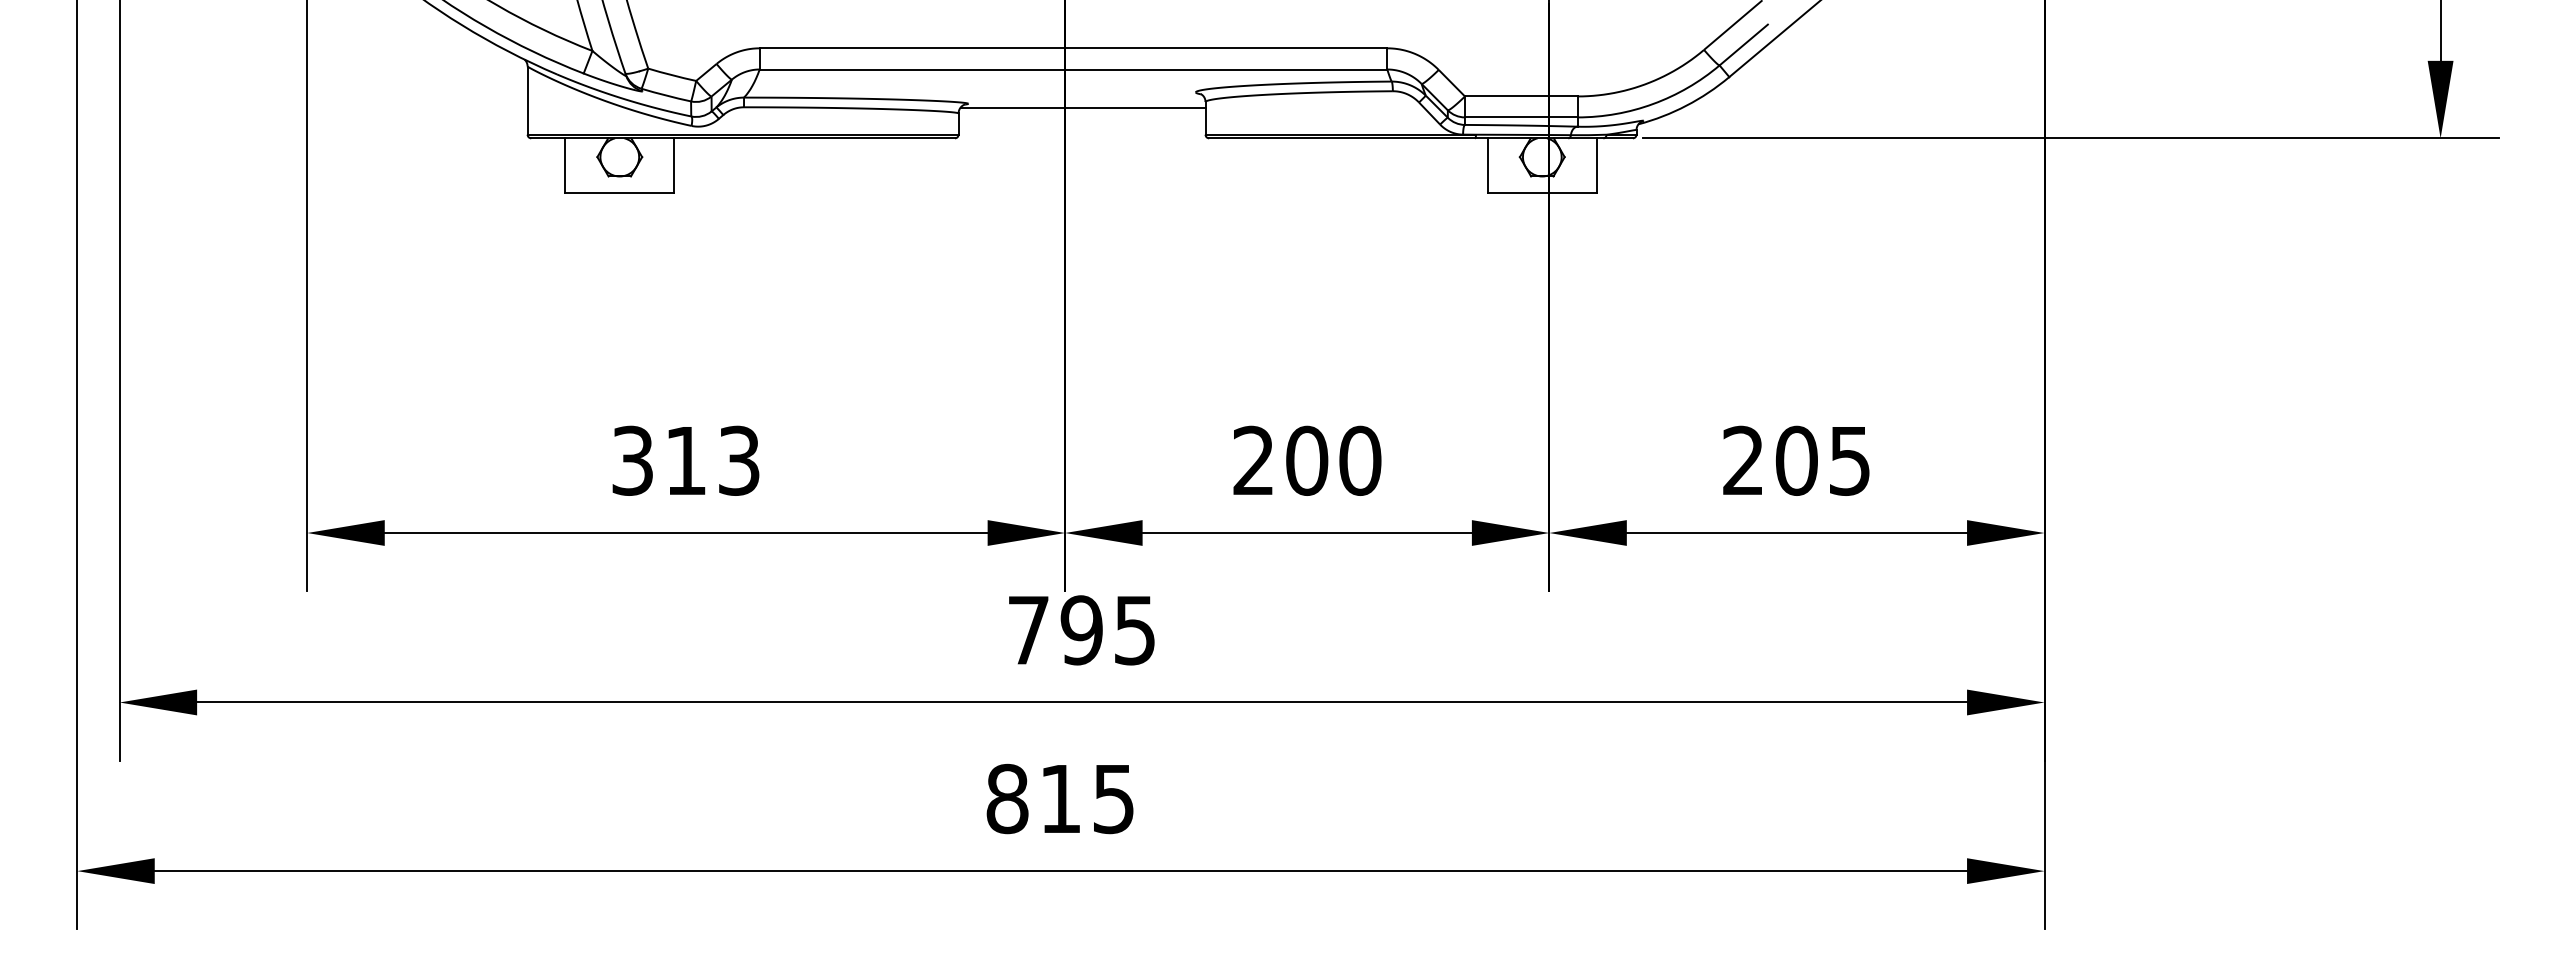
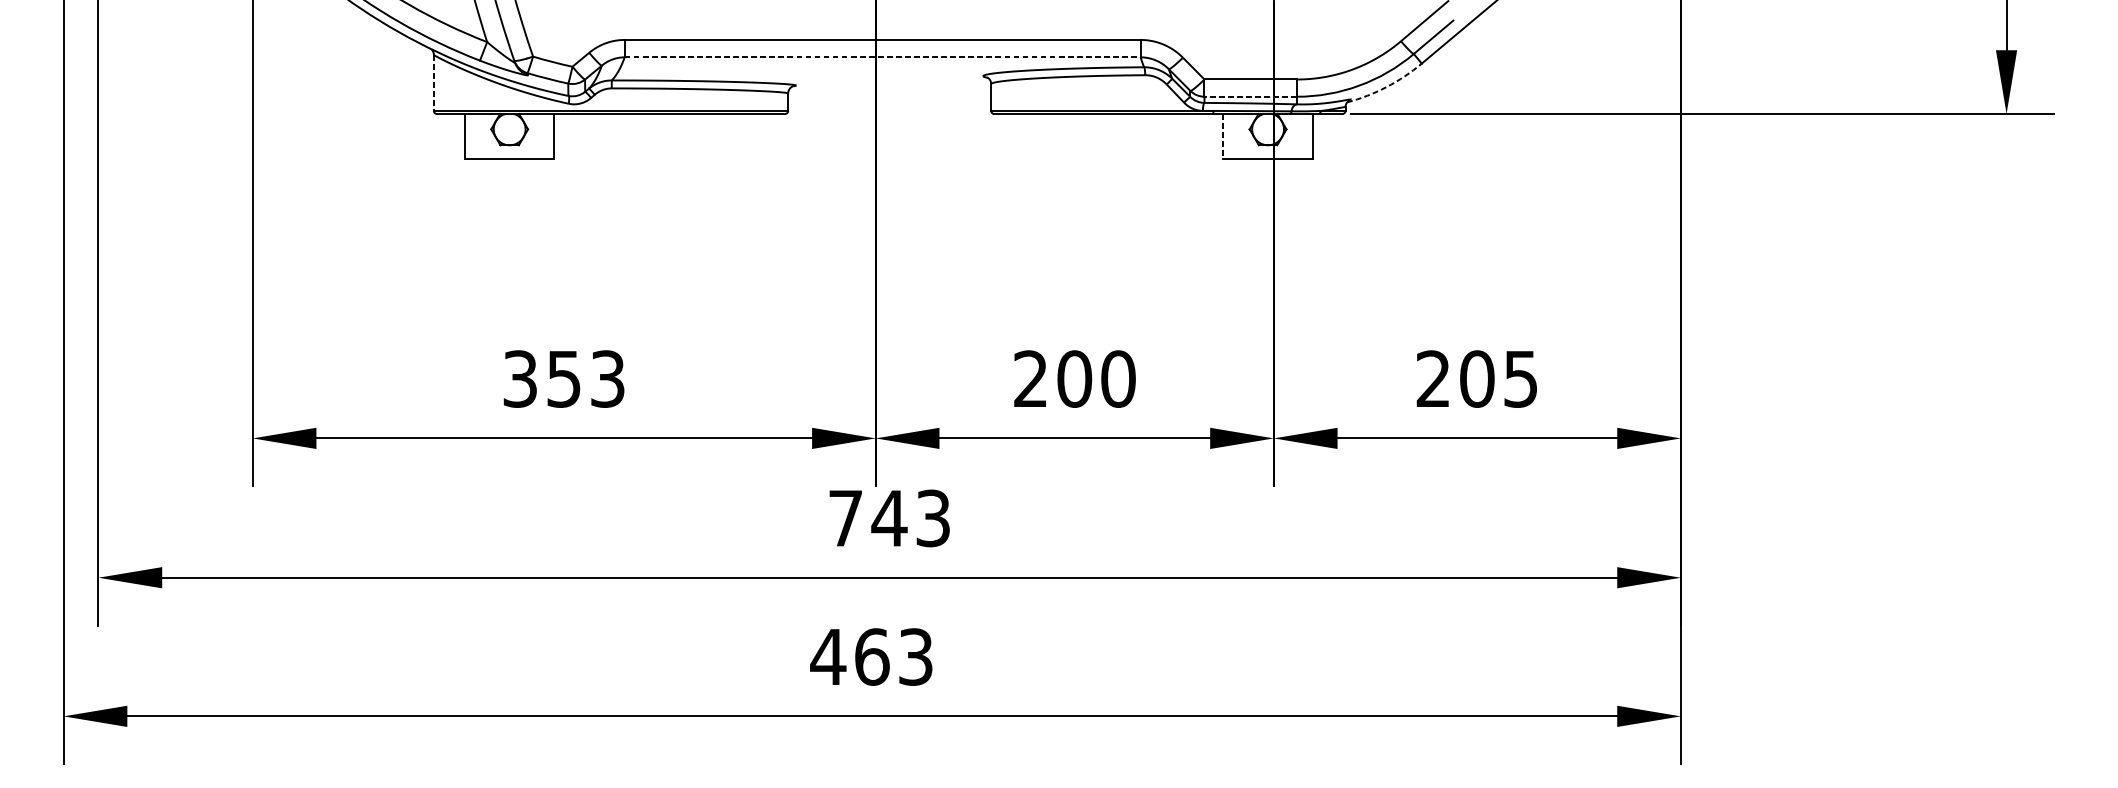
line: (1073, 69) -> (882, 57), solid -> dashed
line: (527, 101) -> (433, 83), solid -> dashed
arc: (1686, 105) -> (1386, 86), solid -> dashed
line: (1082, 107) -> (890, 88), removed
line: (1520, 117) -> (1250, 96), solid -> dashed
line: (1487, 165) -> (1223, 136), solid -> dashed
text: (685, 461) -> (563, 379), 313 -> 353
text: (1107, 630) -> (910, 518), 795 -> 743
text: (1059, 798) -> (871, 656), 815 -> 463

